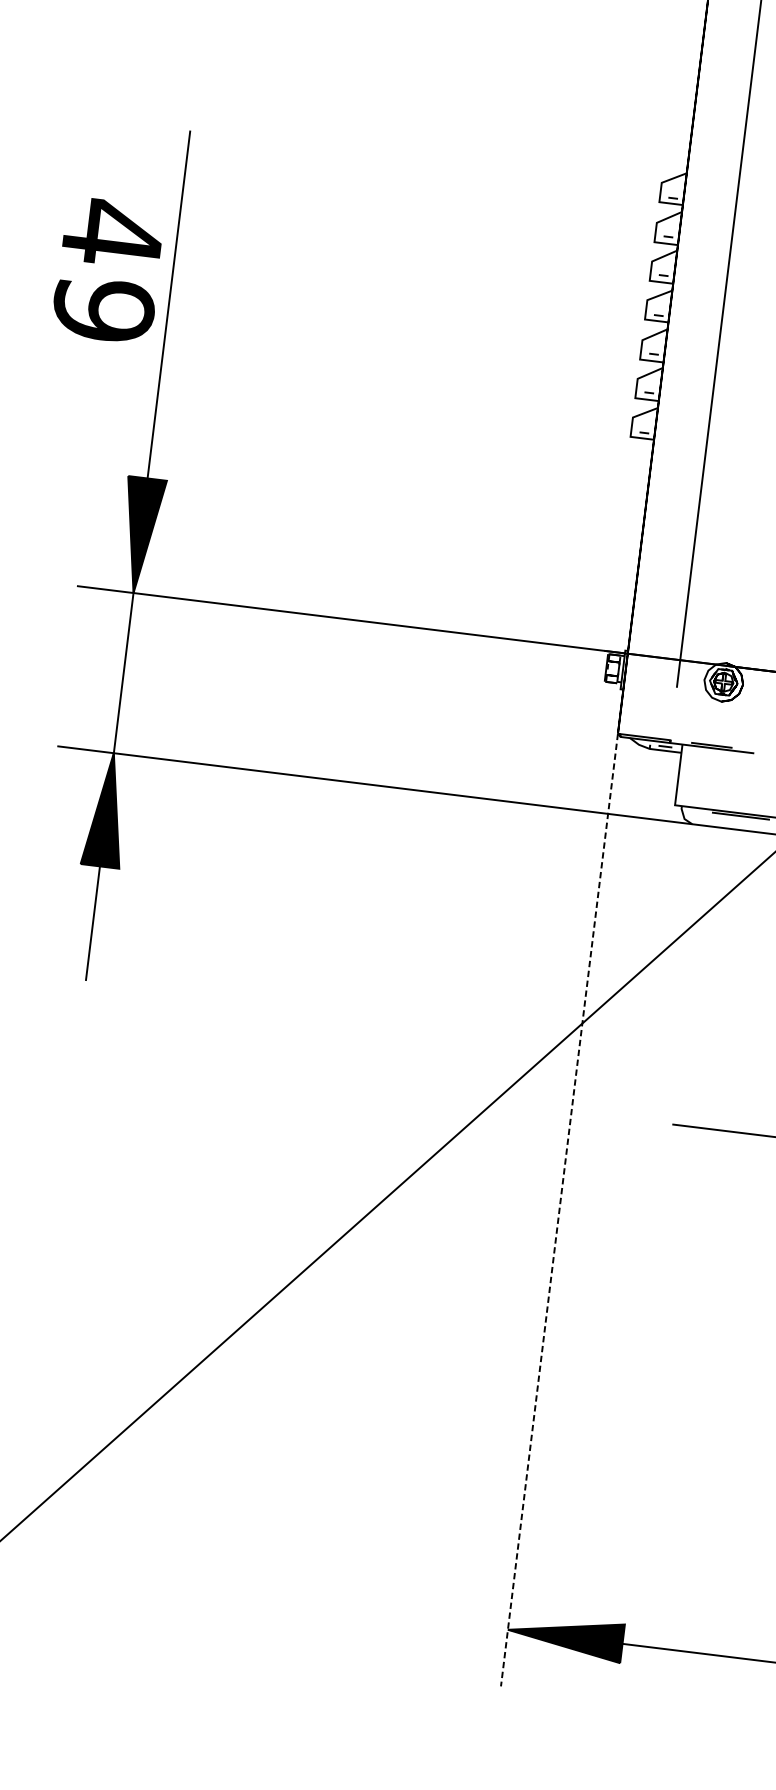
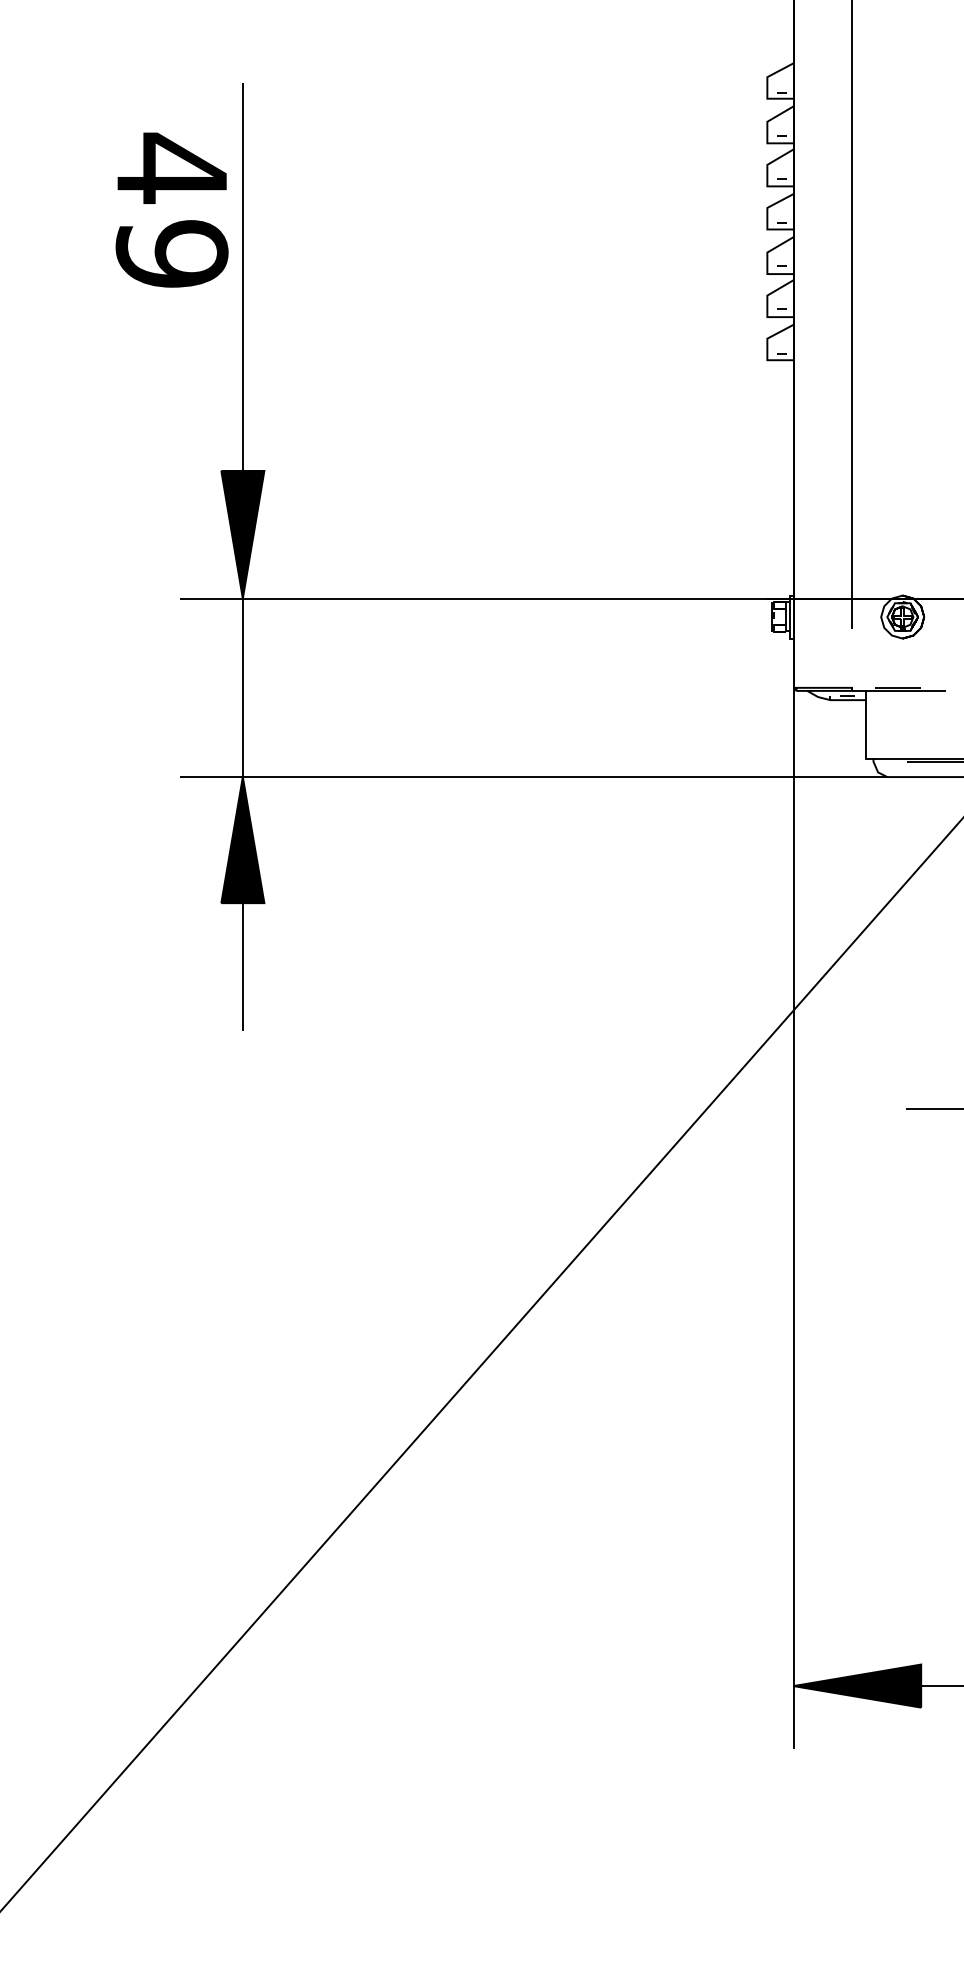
text: (108, 270) -> (171, 209), moved
line: (559, 1210) -> (793, 1218), dashed -> solid

